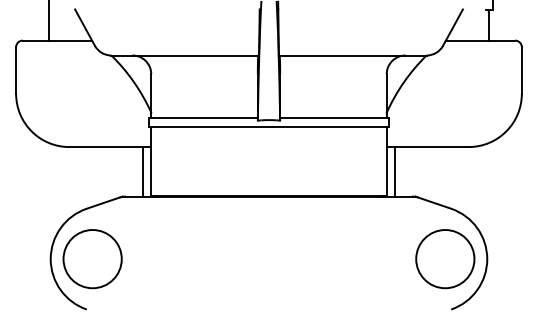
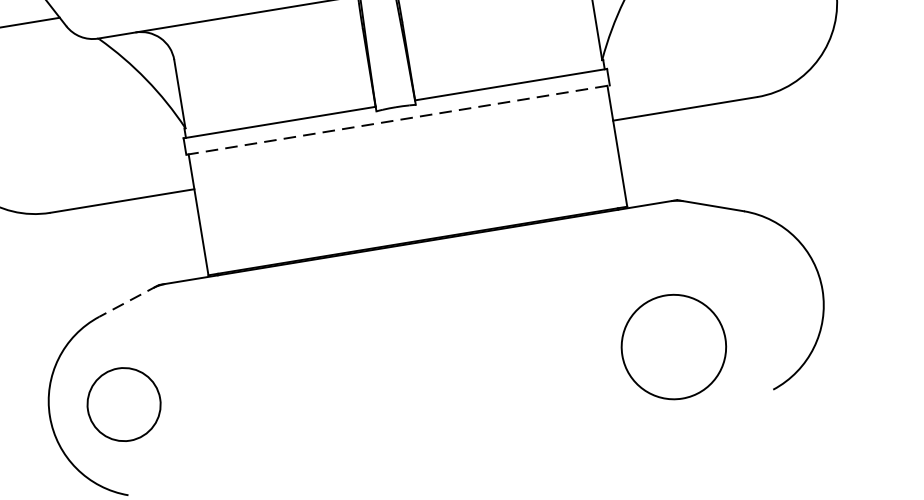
line: (268, 127) -> (397, 120), solid -> dashed
line: (142, 171) -> (186, 234), removed
line: (395, 171) -> (634, 161), removed
line: (104, 202) -> (128, 300), solid -> dashed
circle: (92, 259) -> (123, 405), size x0.7
circle: (445, 259) -> (674, 347), moved

